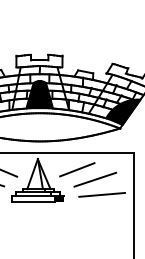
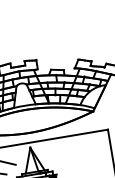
fill: (39, 94) -> (22, 94), removed
fill: (123, 112) -> (93, 97), removed
line: (77, 169) -> (64, 150), removed
line: (95, 179) -> (80, 156), removed
line: (101, 194) -> (87, 167), removed

